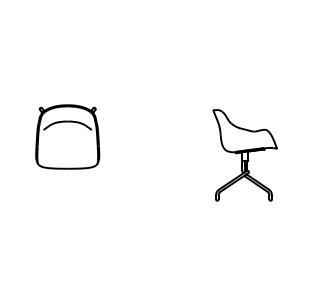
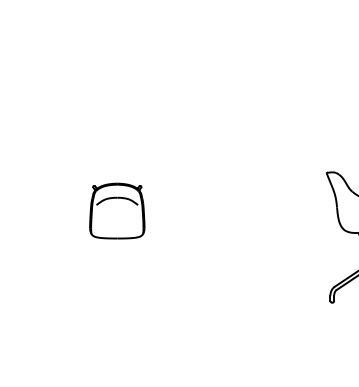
part: (67, 136) -> (116, 210), size x0.6

